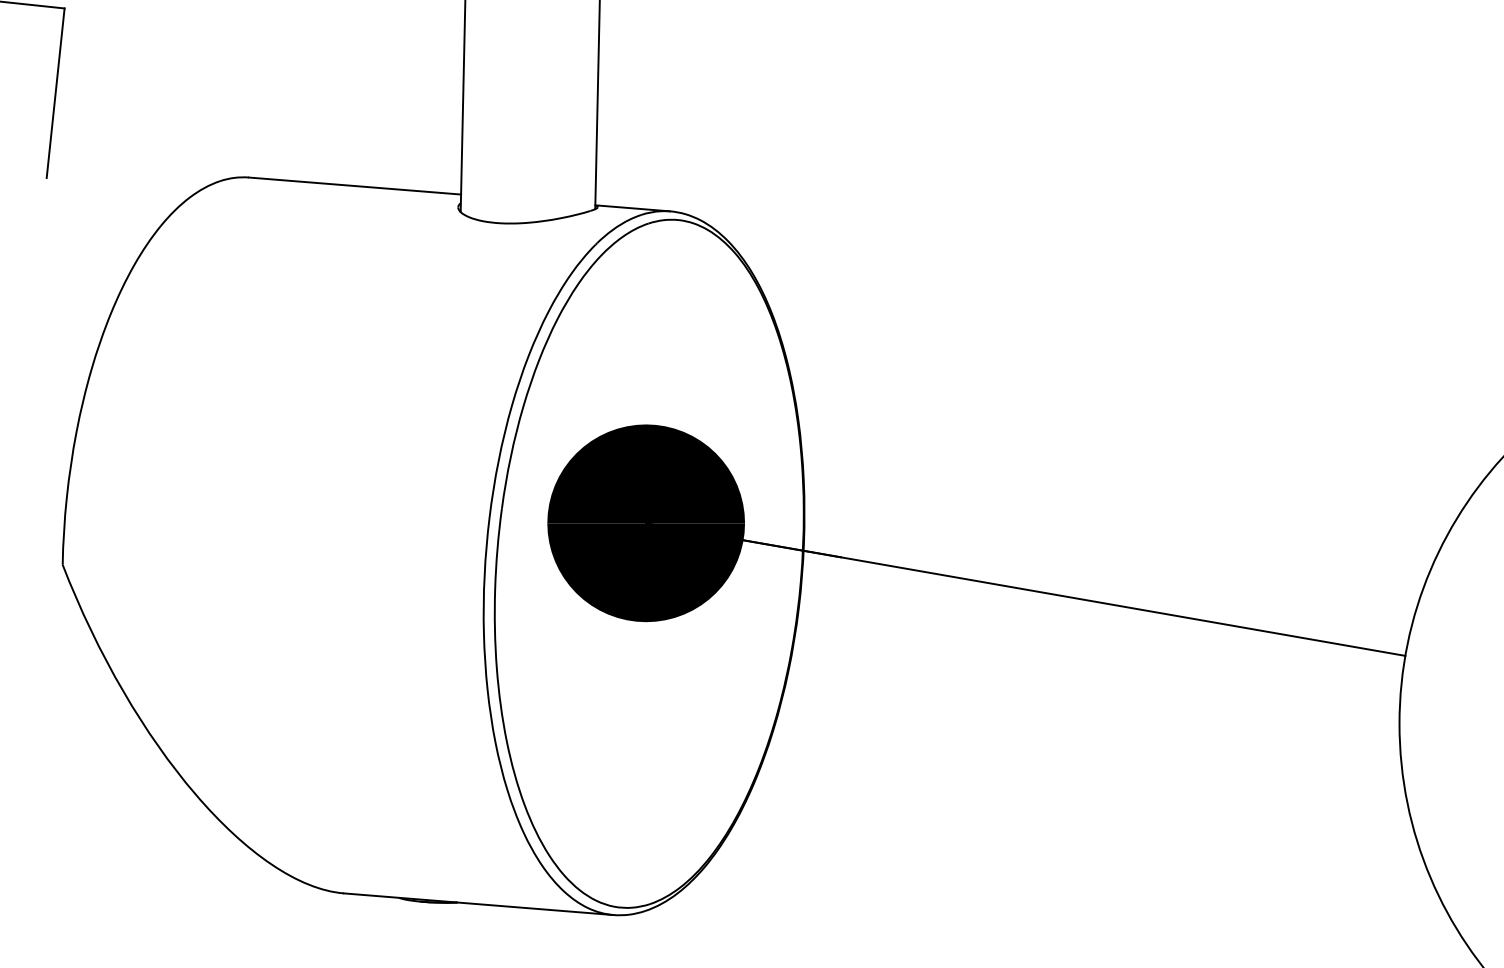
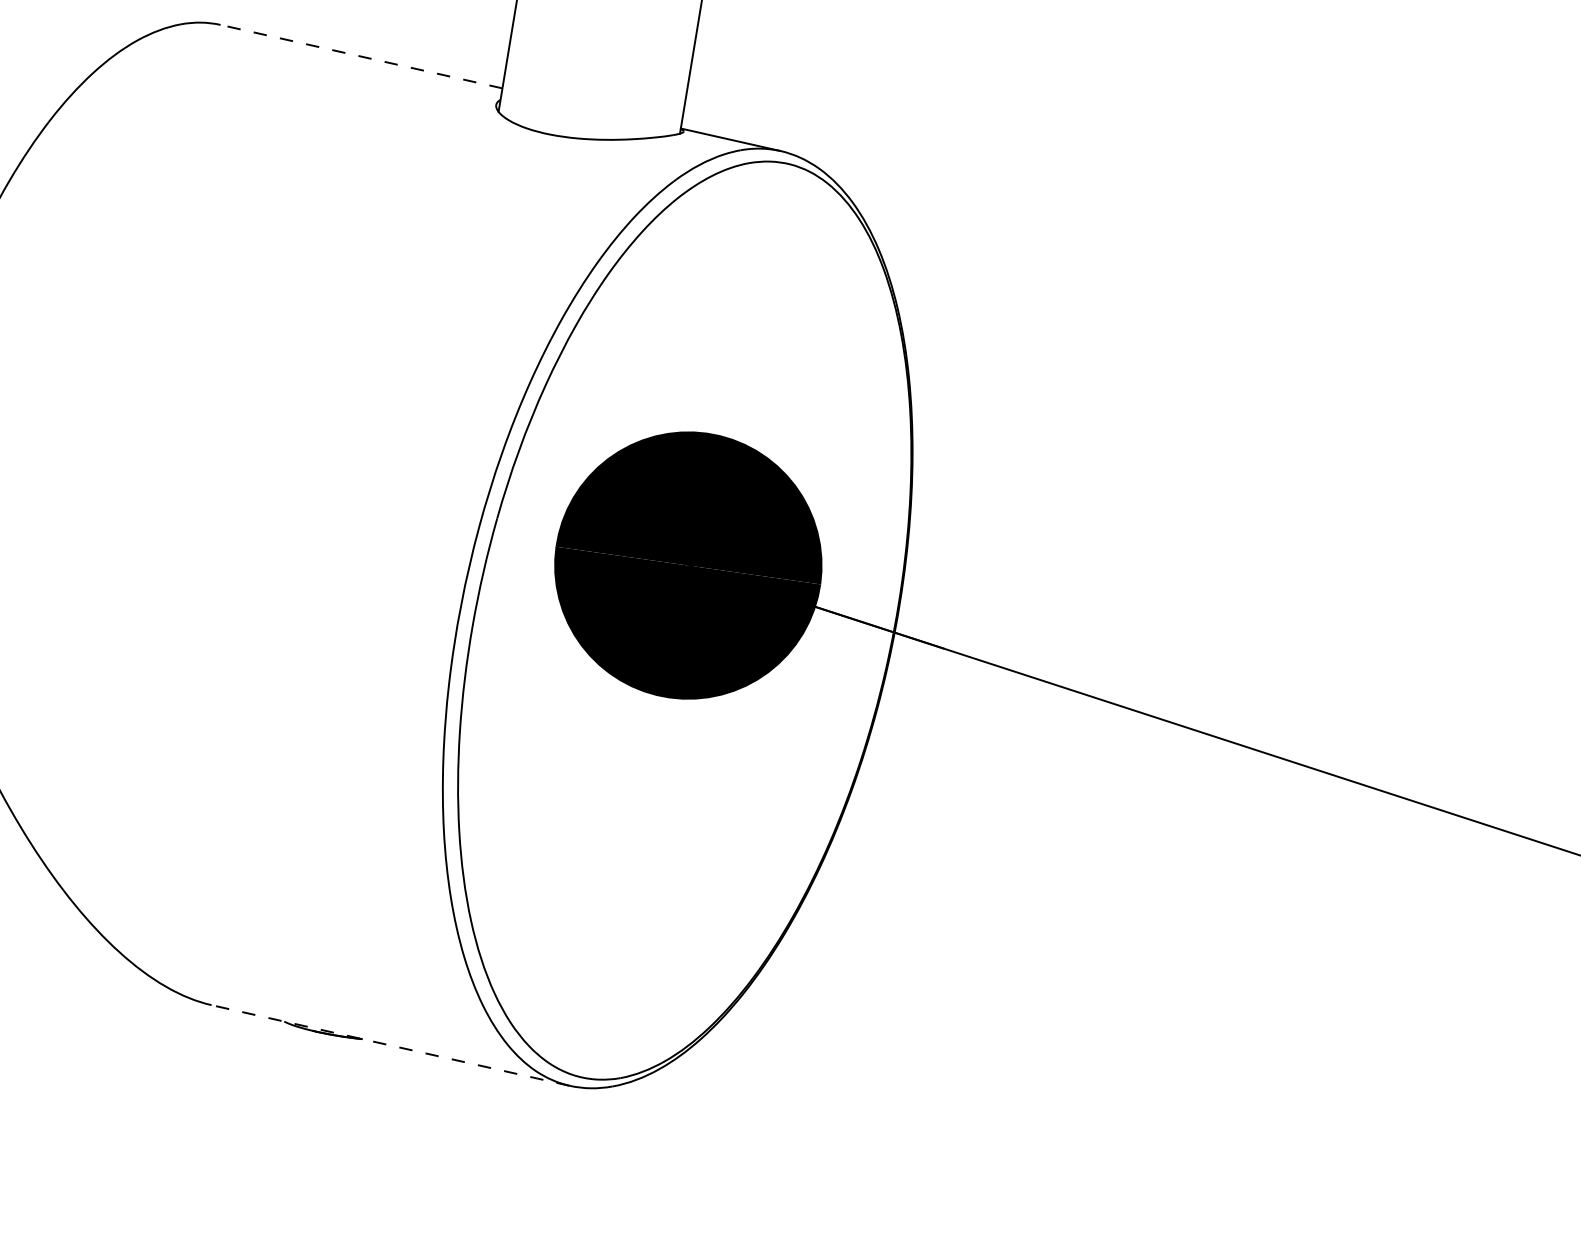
line: (354, 186) -> (360, 57), solid -> dashed
line: (478, 904) -> (390, 1045), solid -> dashed

